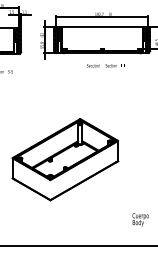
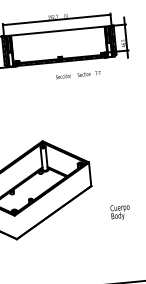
text: (105, 65) -> (77, 74), moved
text: (140, 219) -> (120, 211), moved

